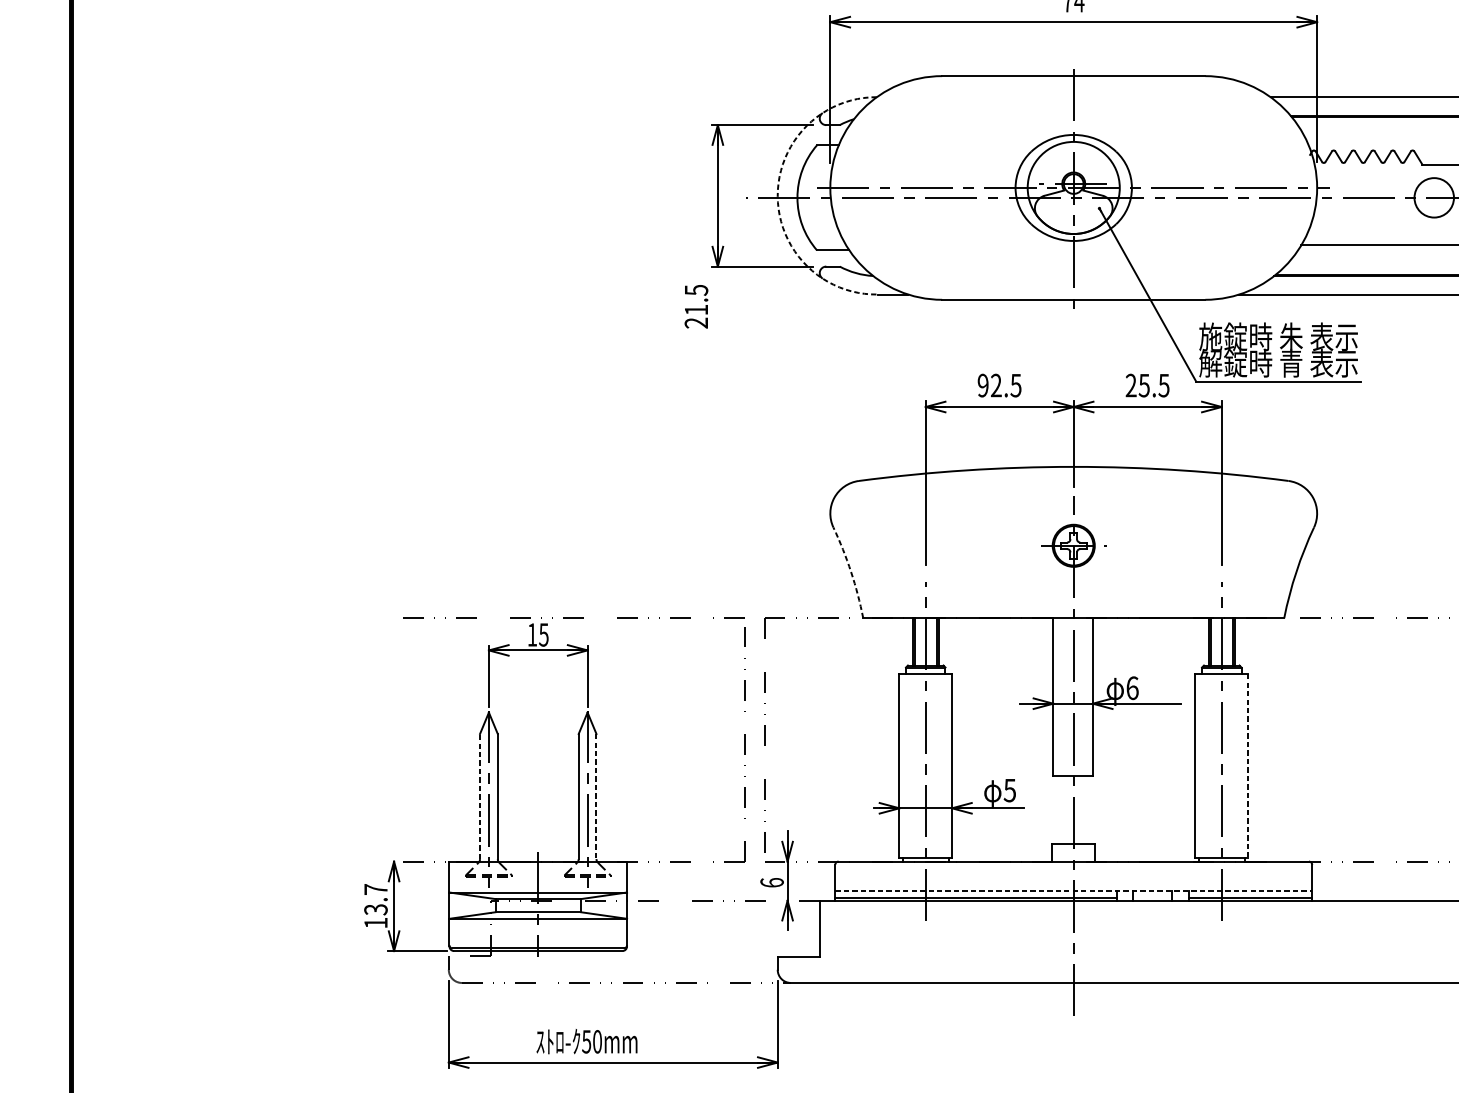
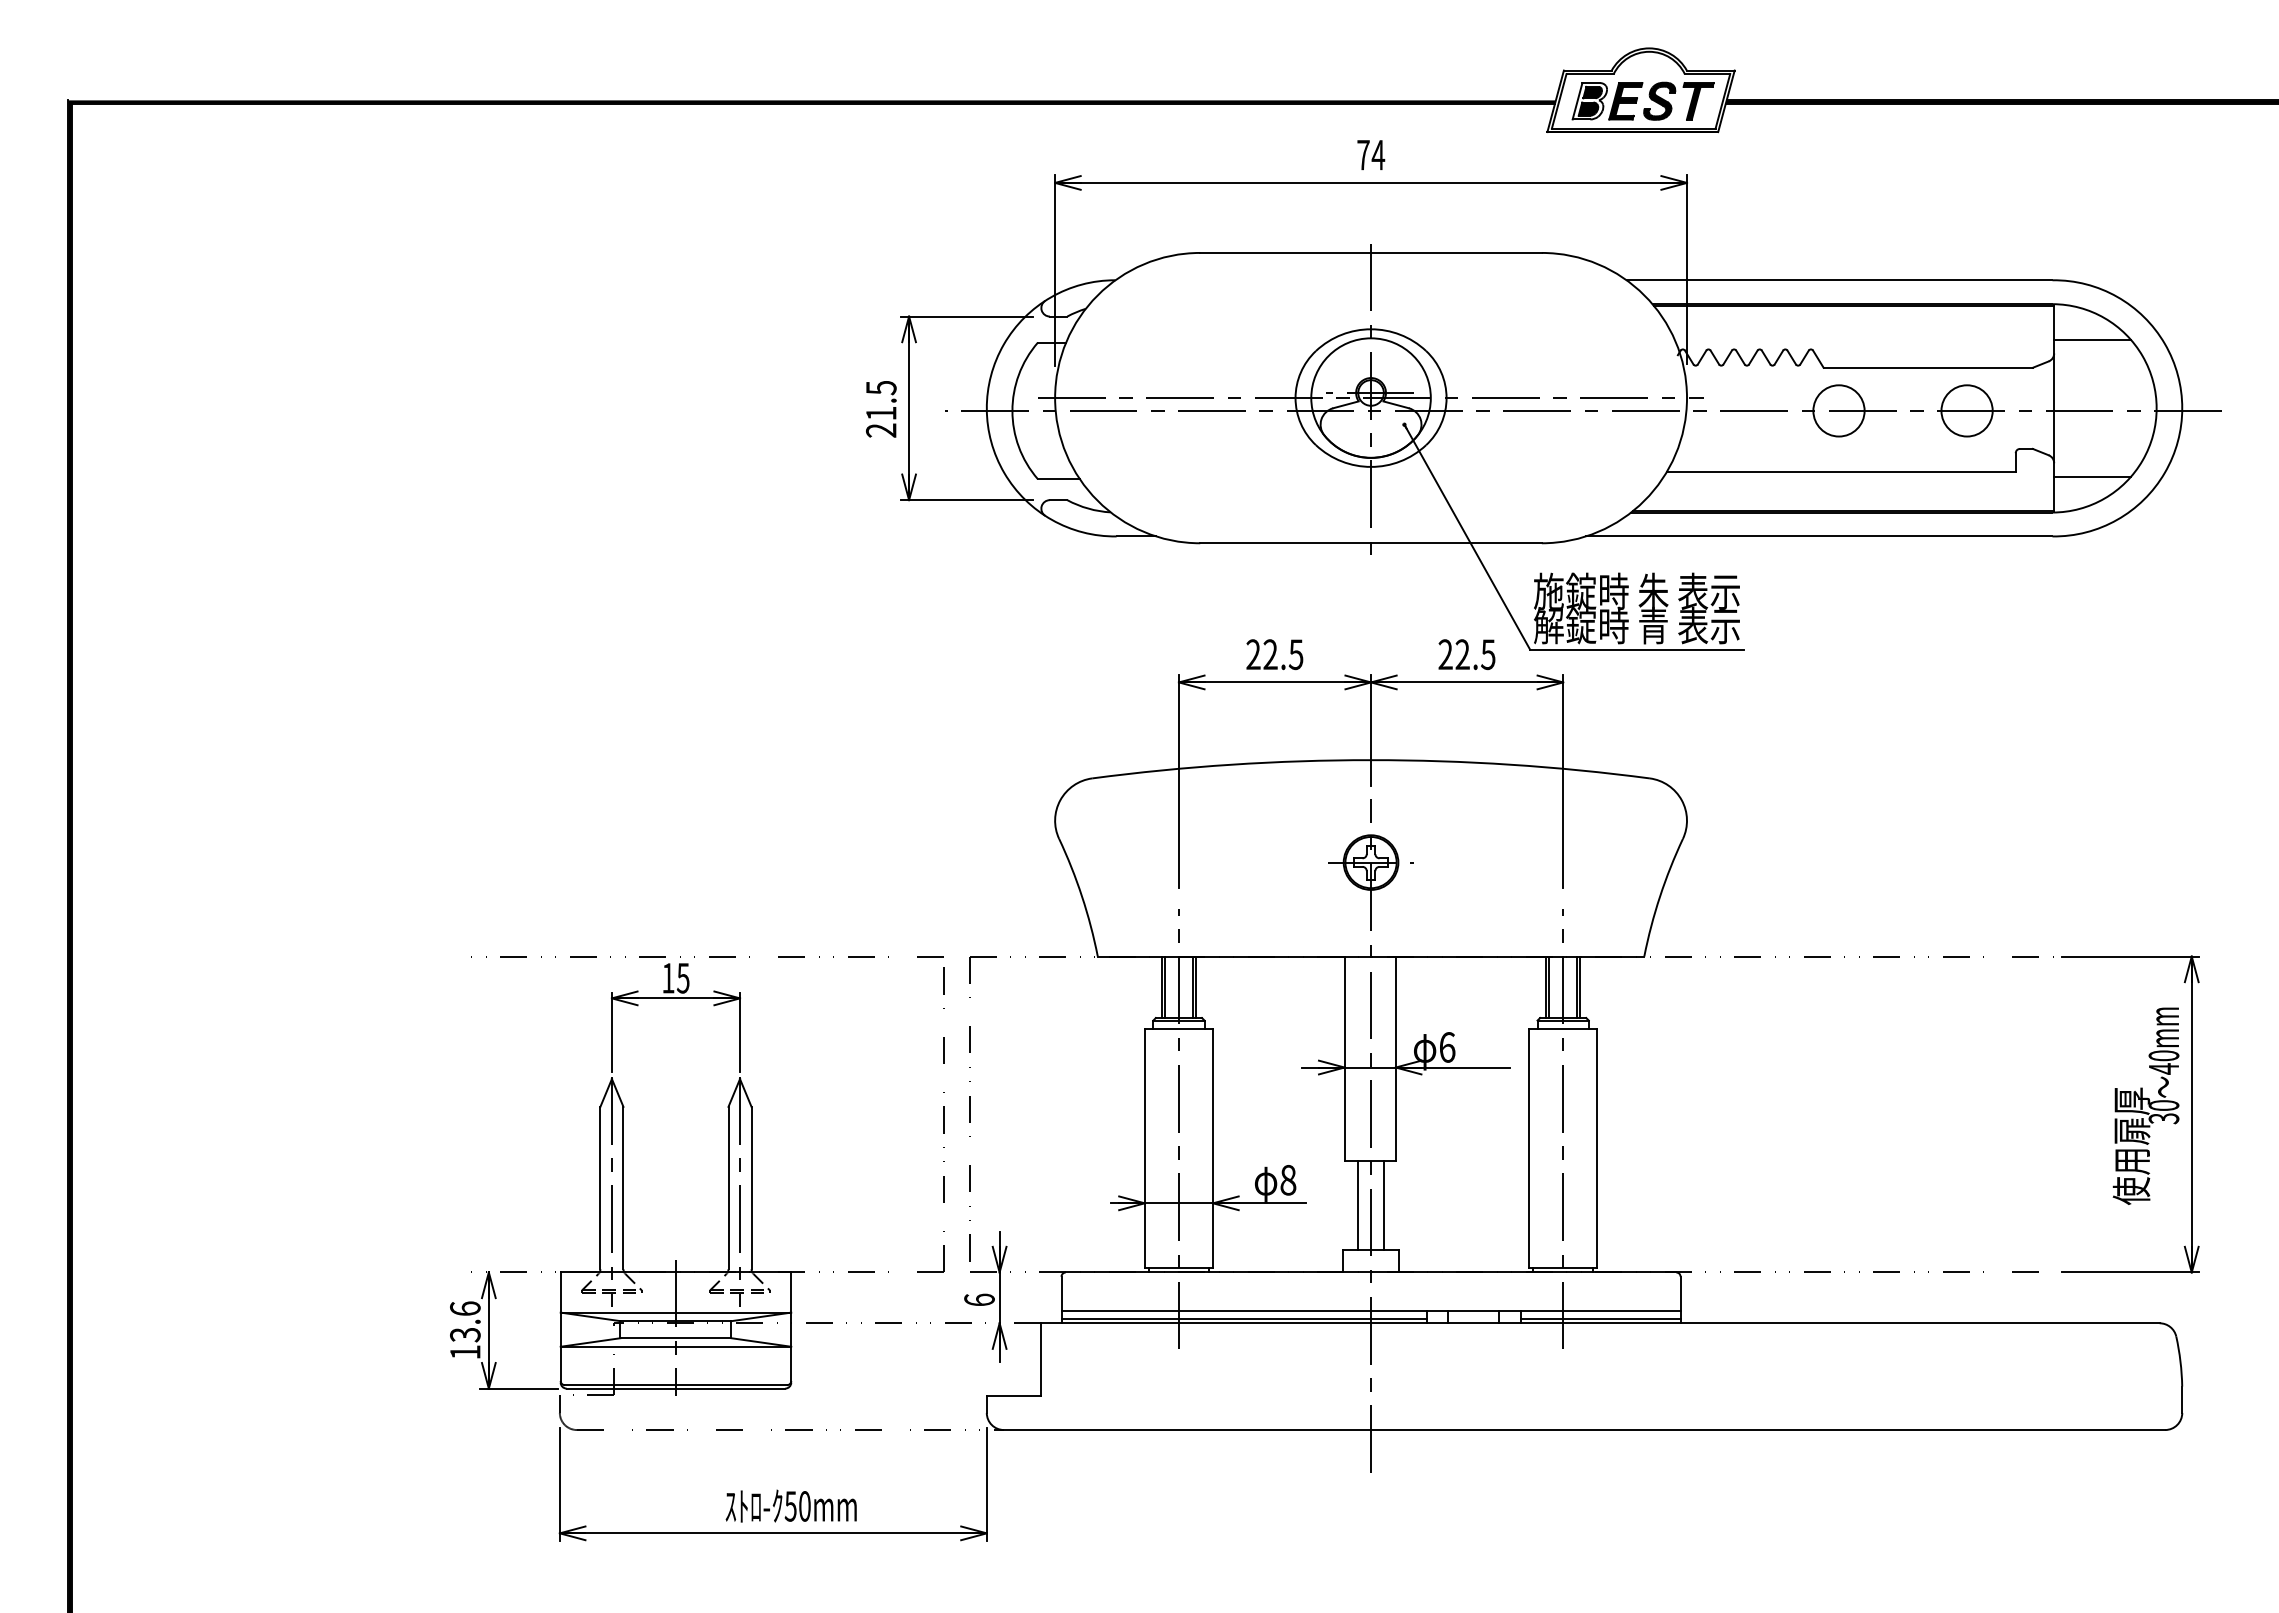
arc: (777, 195) -> (986, 408), dashed -> solid
text: (696, 306) -> (881, 409), moved
text: (983, 385) -> (1253, 654), 92.5 -> 22.5
text: (1144, 385) -> (1462, 654), 25.5 -> 22.5
arc: (851, 571) -> (1082, 896), dashed -> solid
line: (1248, 766) -> (1597, 1148), dashed -> solid
text: (1010, 790) -> (1288, 1180), 5 -> 8
line: (480, 796) -> (600, 1187), dashed -> solid
line: (596, 796) -> (751, 1188), dashed -> solid
line: (1064, 809) -> (1358, 1205), added
line: (1083, 809) -> (1383, 1205), added
text: (376, 889) -> (465, 1308), 13.7 -> 13.6
line: (1074, 890) -> (1371, 1310), dashed -> solid
text: (586, 1041) -> (790, 1505), moved

